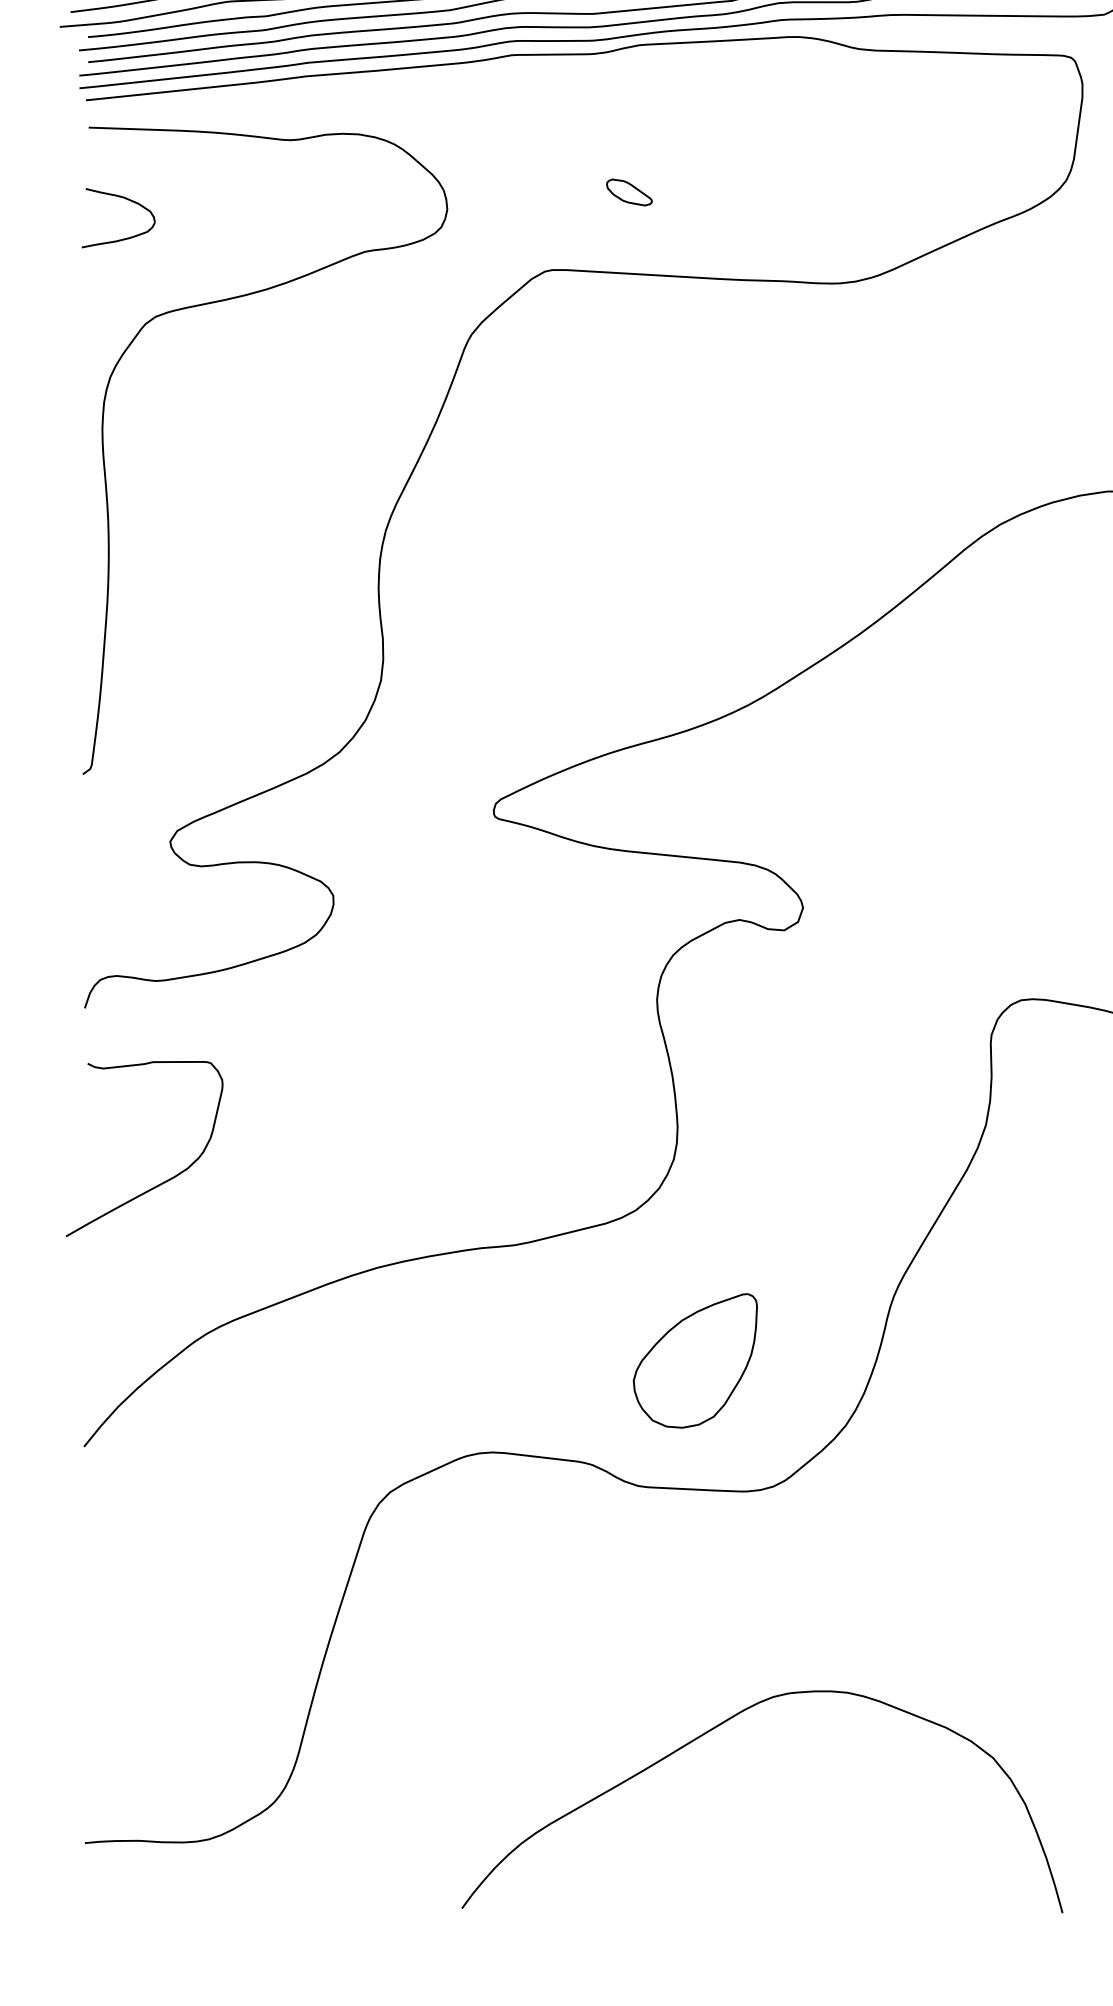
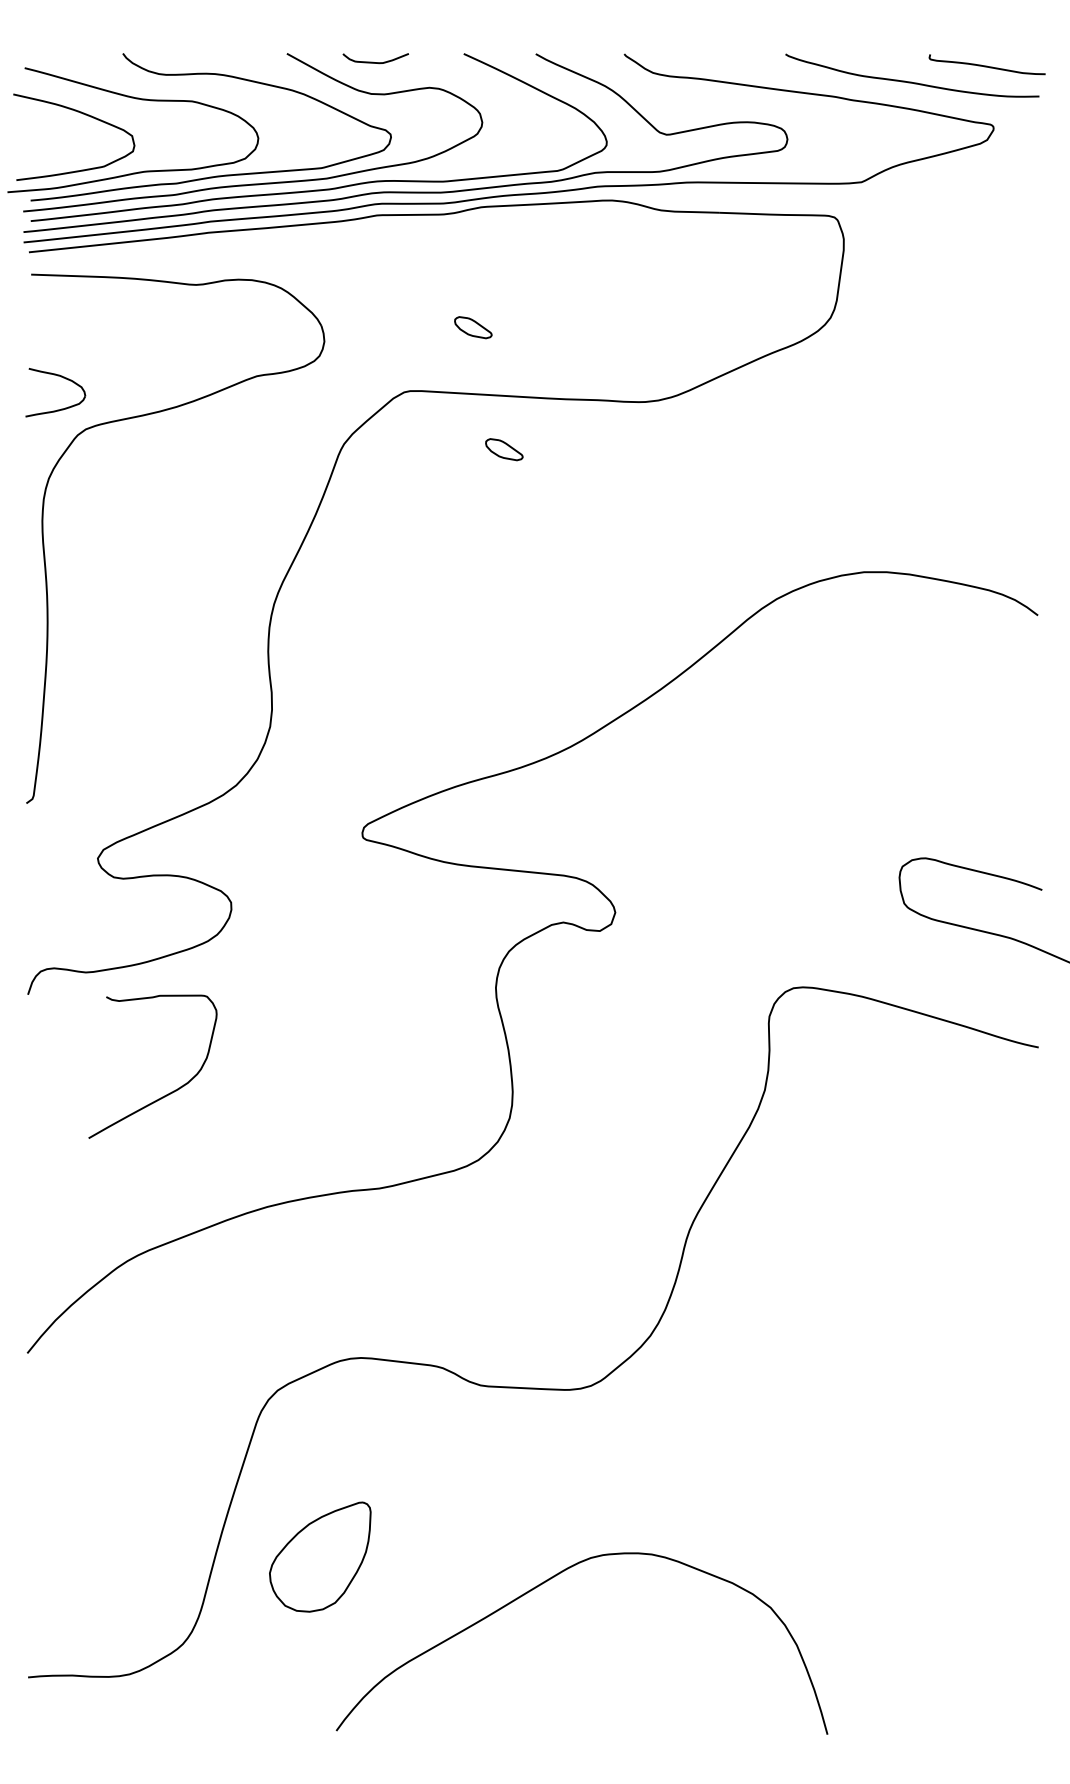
part: (120, 198) -> (57, 376), moved
part: (667, 341) -> (504, 449), added
curve: (164, 1180) -> (169, 1092), moved
part: (695, 1360) -> (320, 1556), moved

